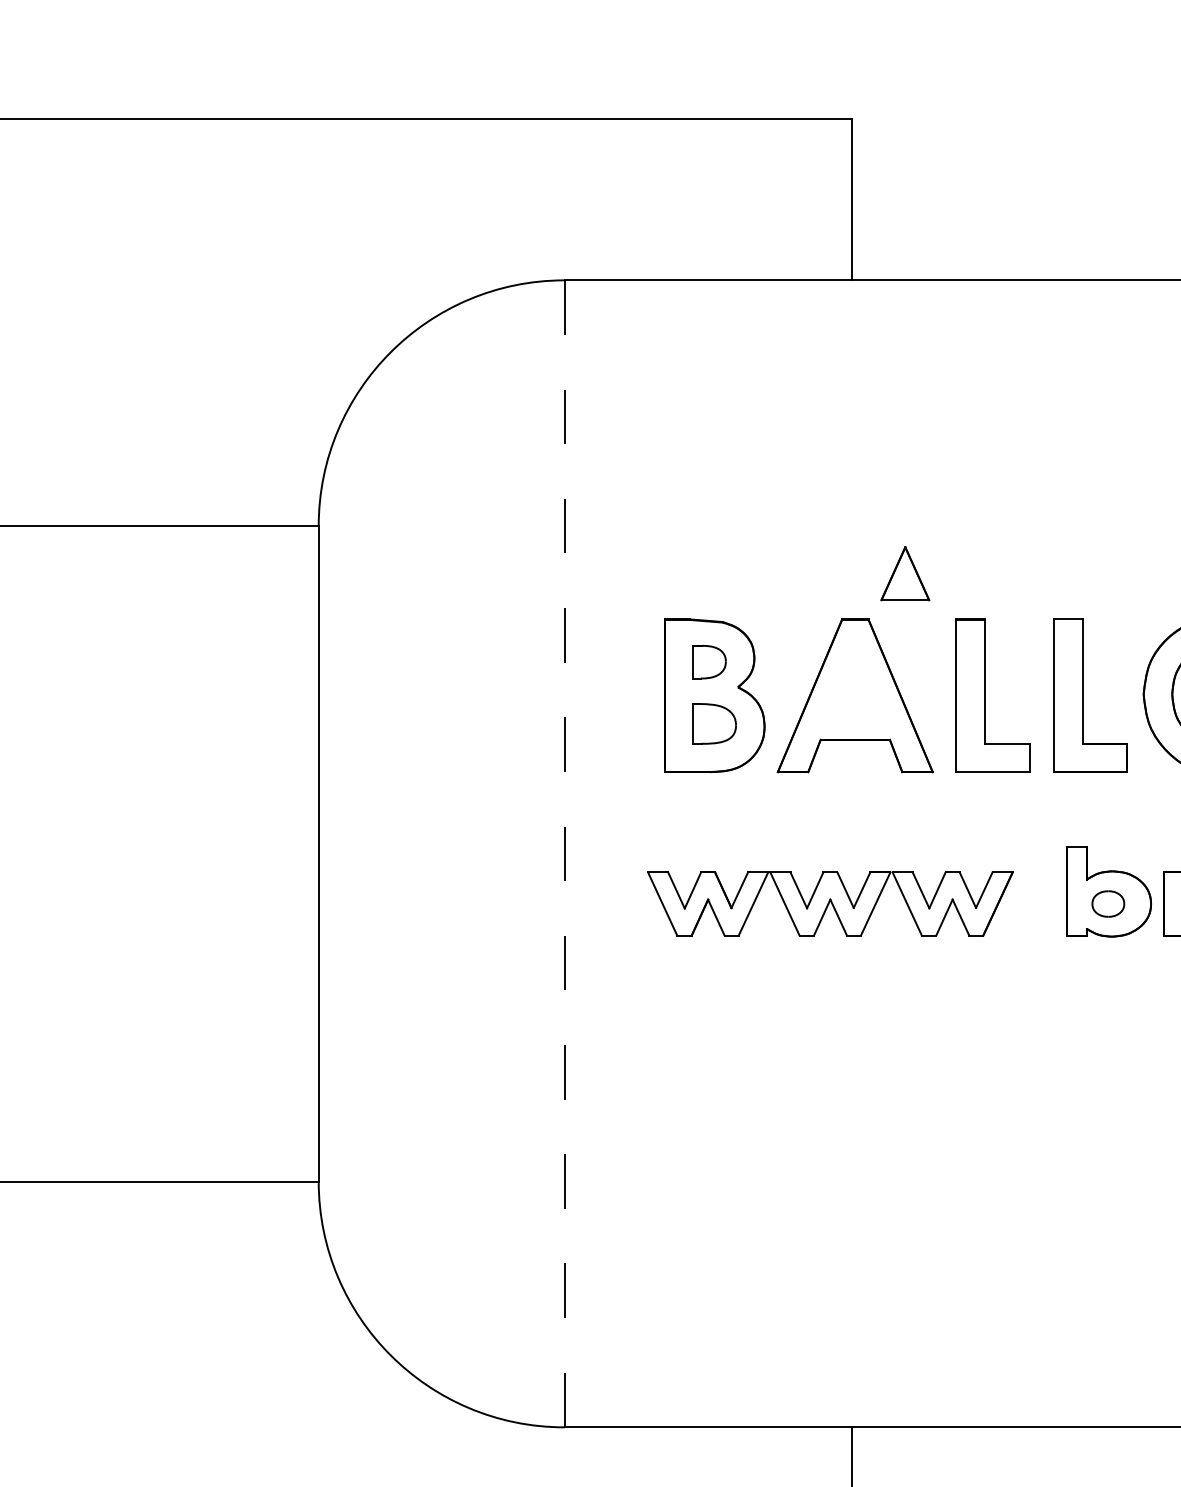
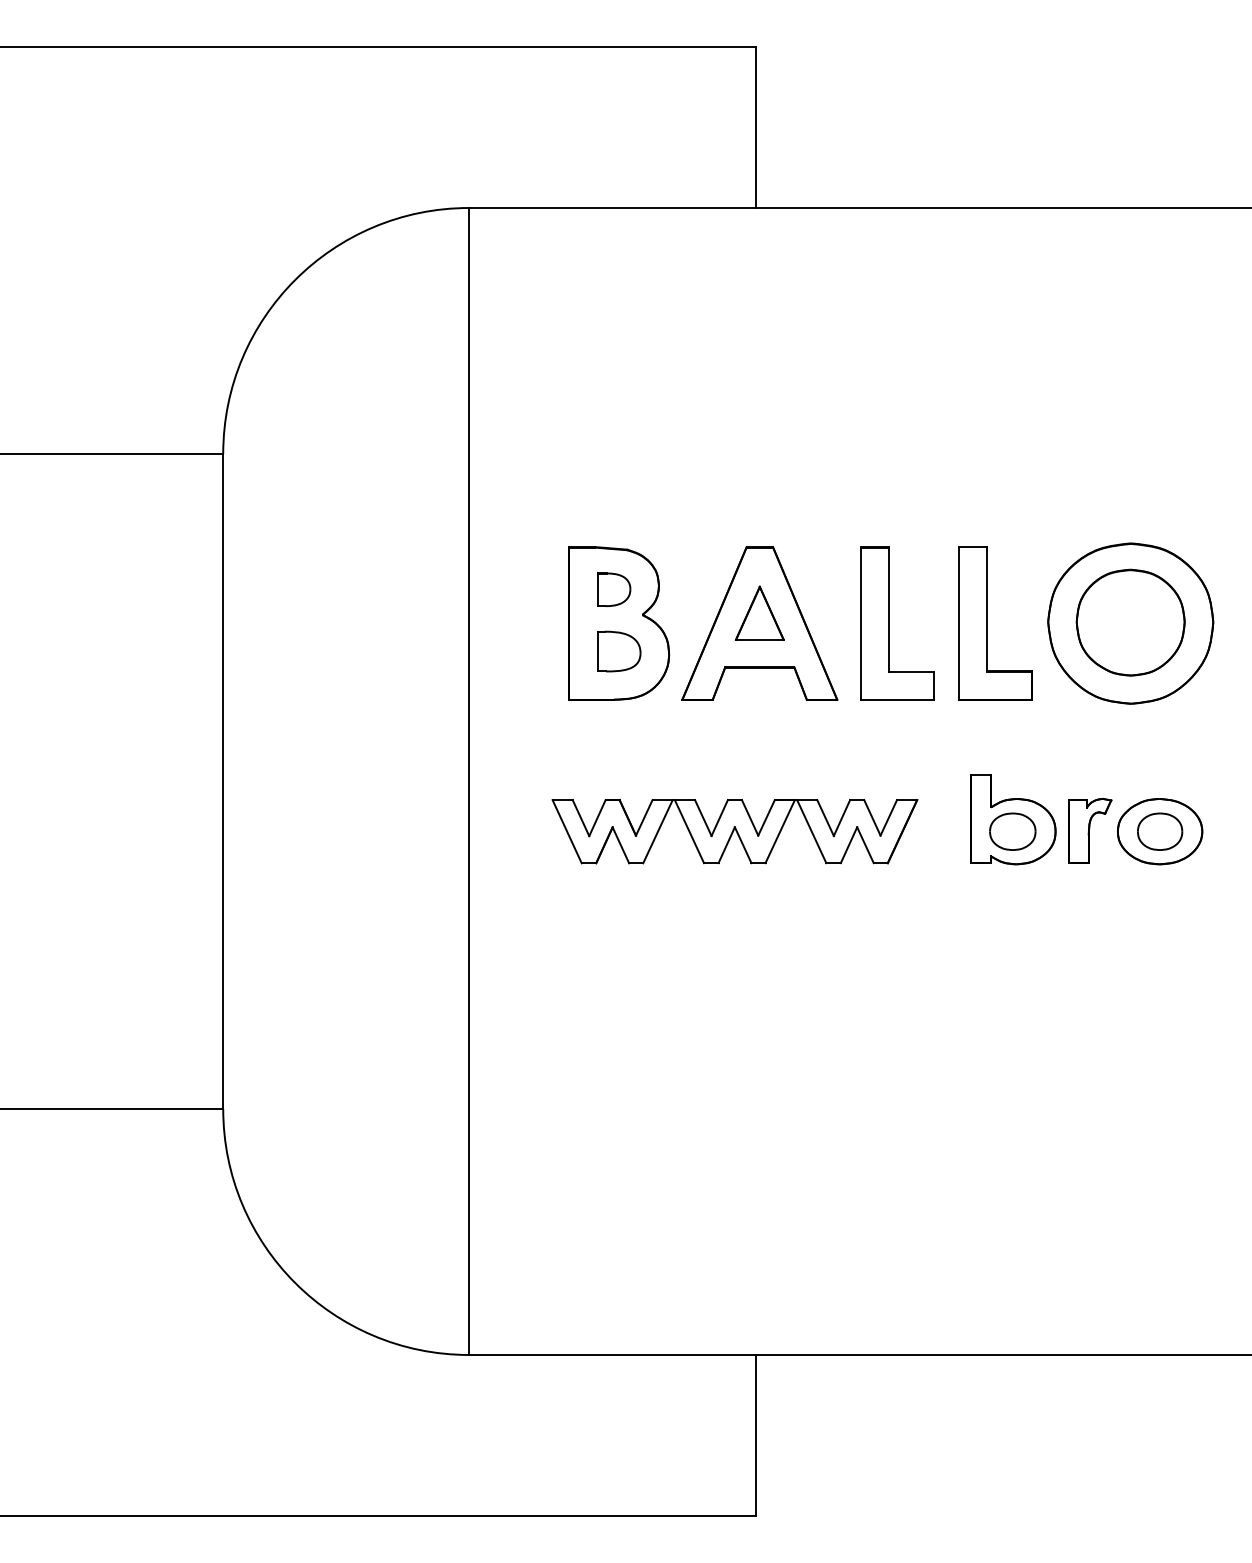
part: (904, 572) -> (759, 612), moved
line: (564, 853) -> (469, 781), dashed -> solid
part: (1107, 903) -> (1012, 831), size x1.43

